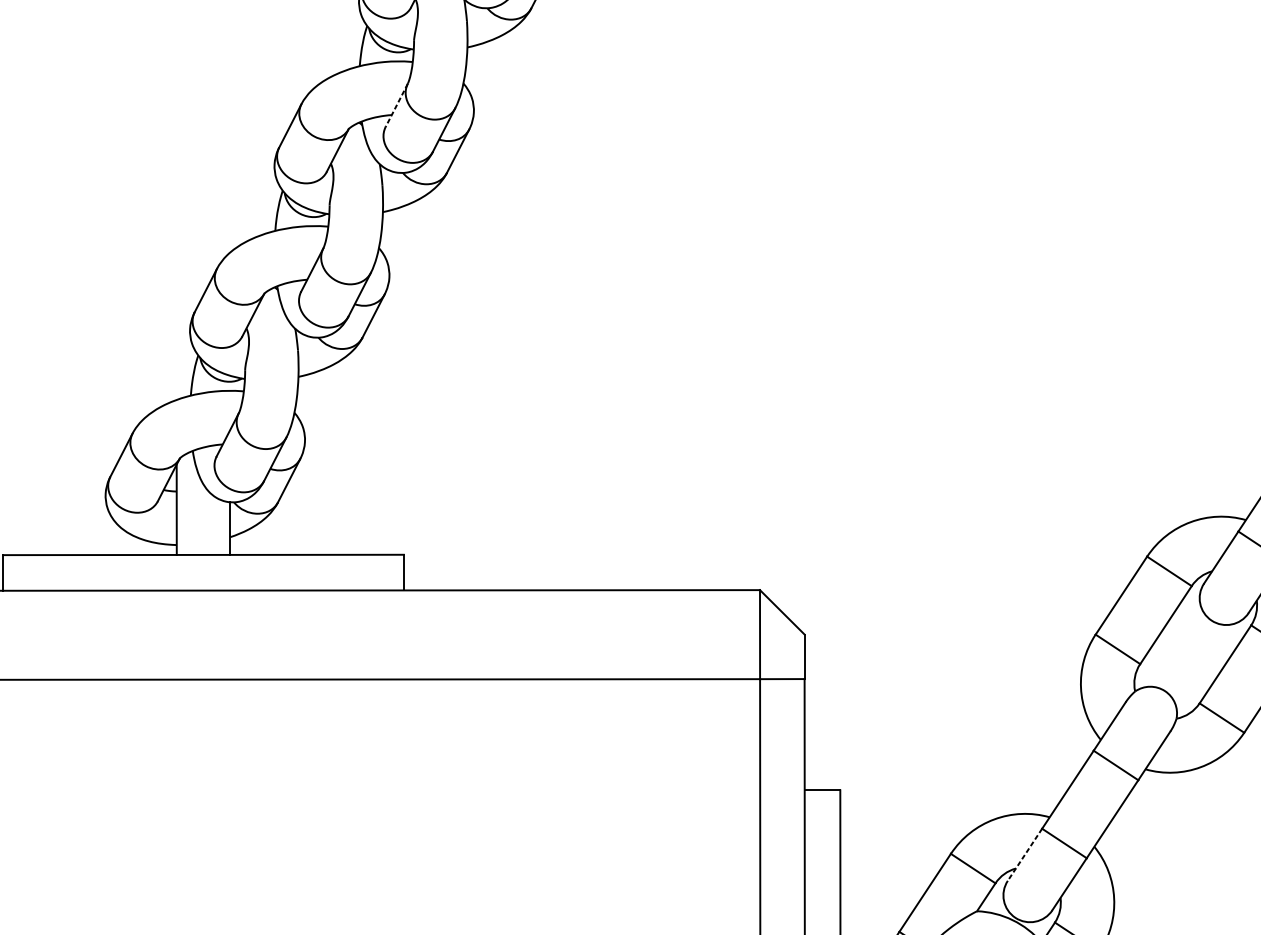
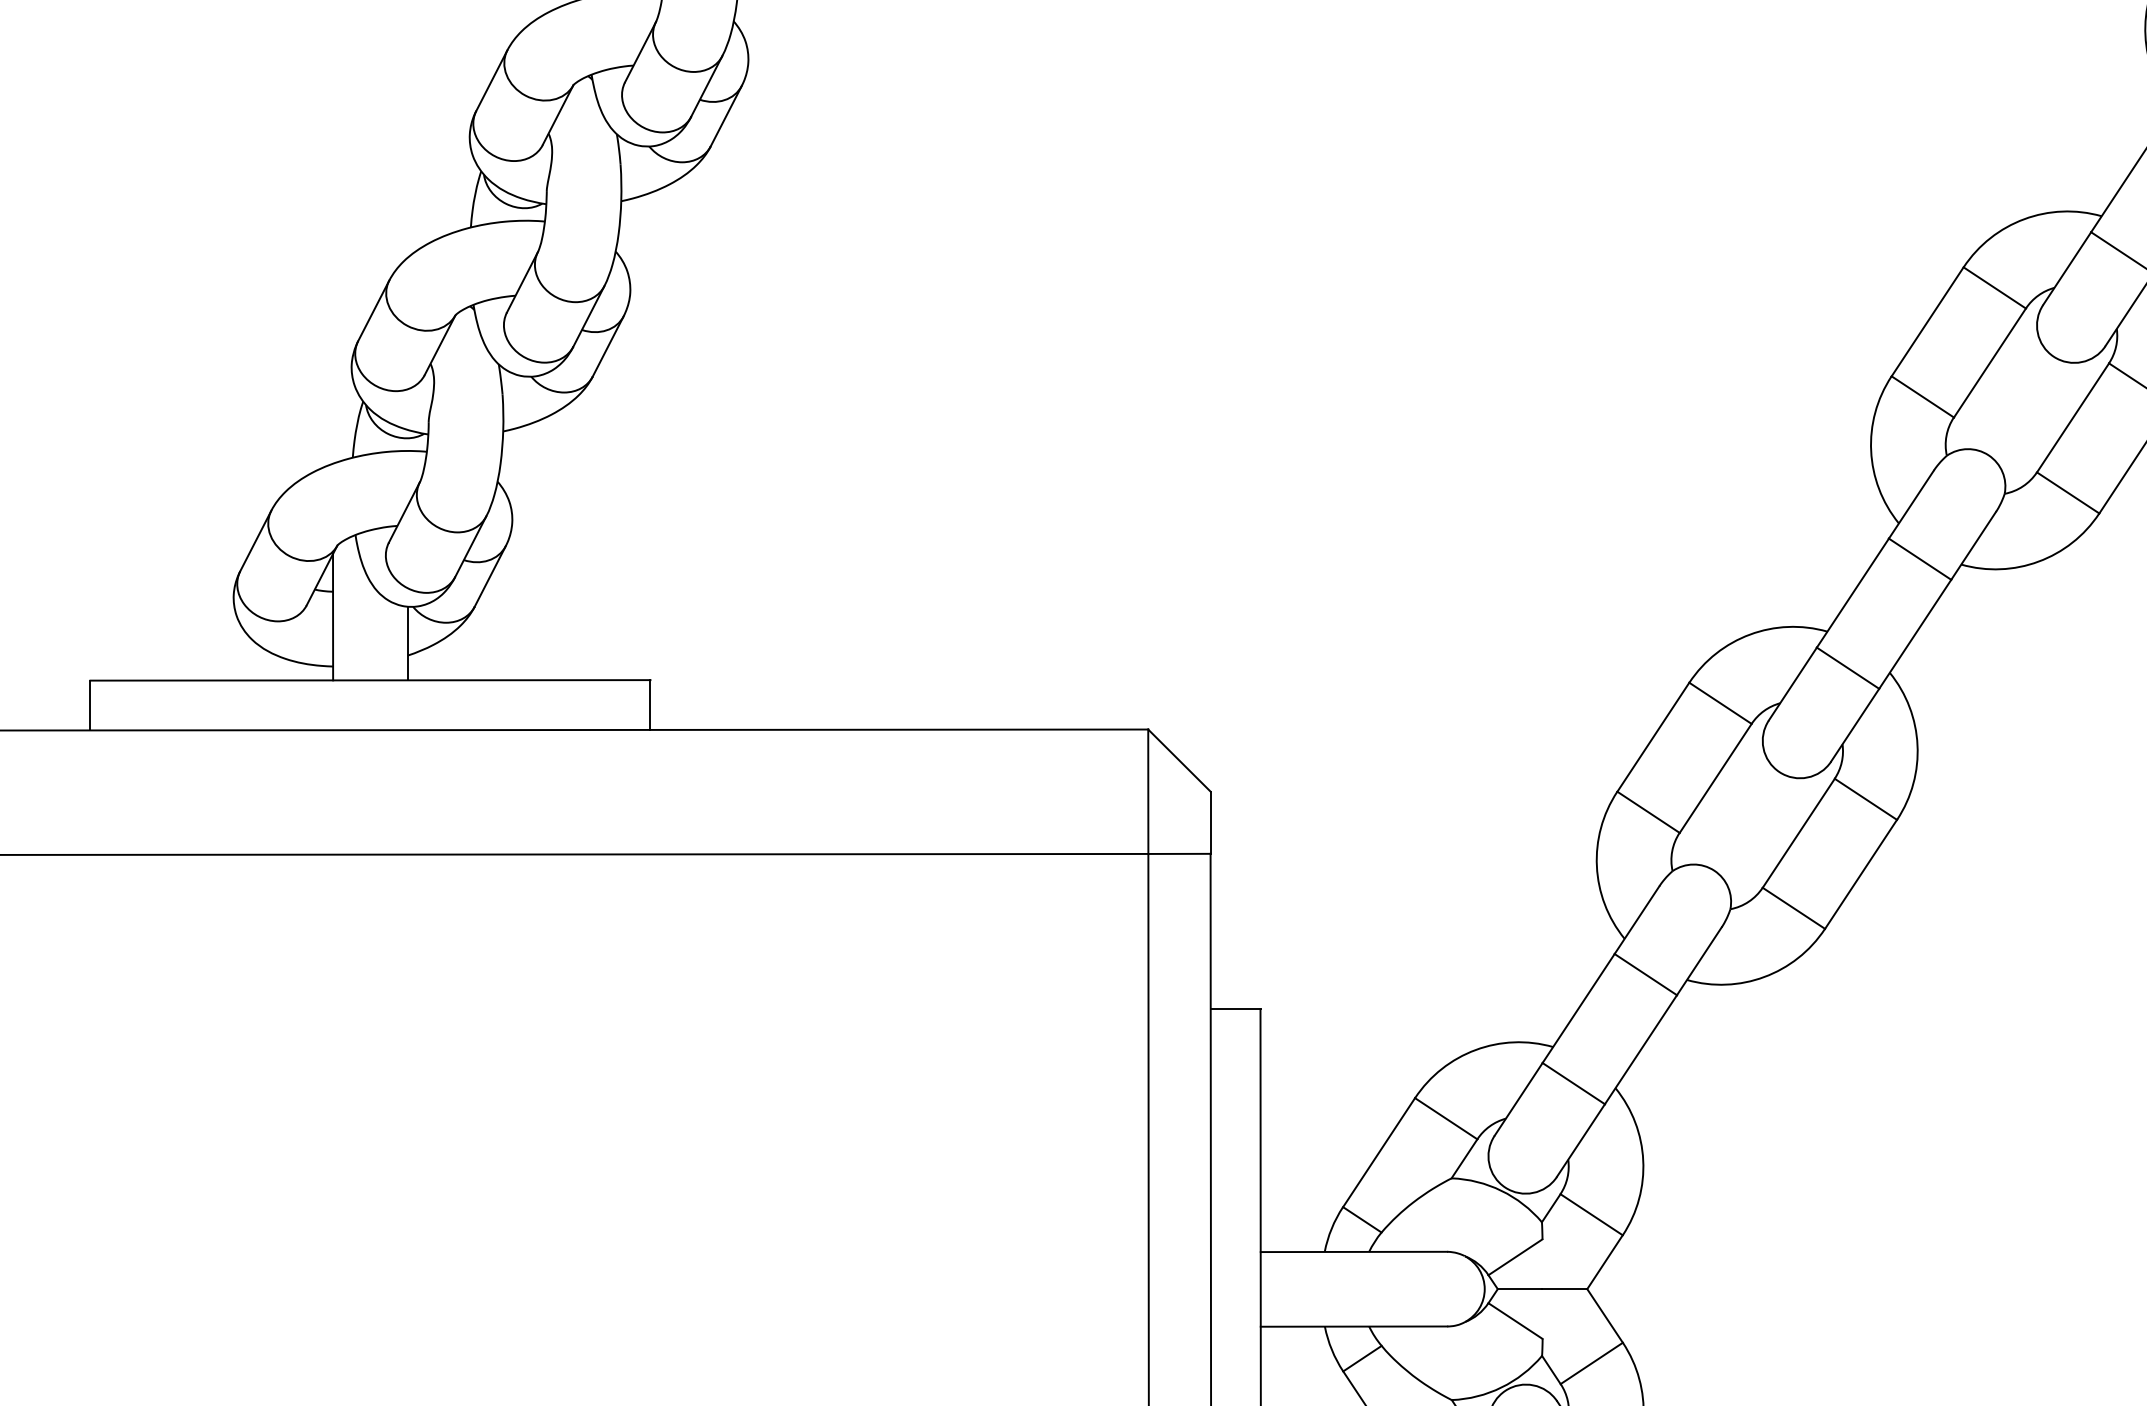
line: (396, 105) -> (640, 52), dashed -> solid
line: (1024, 854) -> (1518, 1099), dashed -> solid

